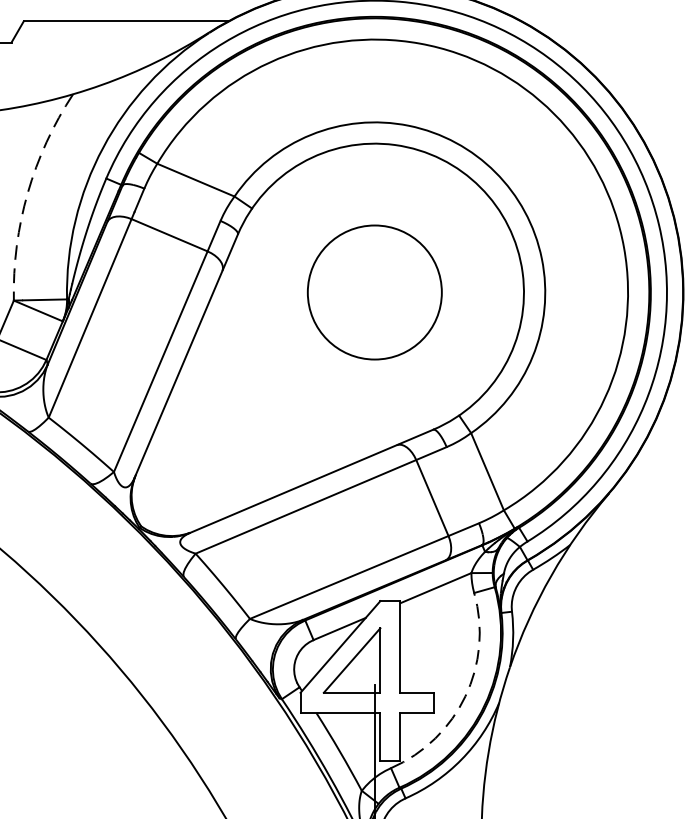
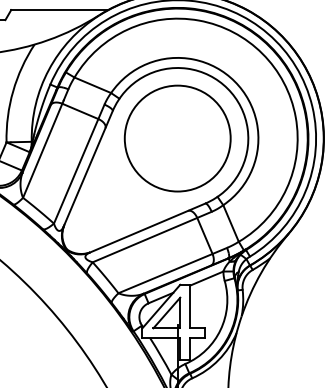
arc: (28, 193) -> (13, 91), dashed -> solid
circle: (374, 292) -> (177, 138), size x1.67
arc: (465, 695) -> (220, 329), dashed -> solid

